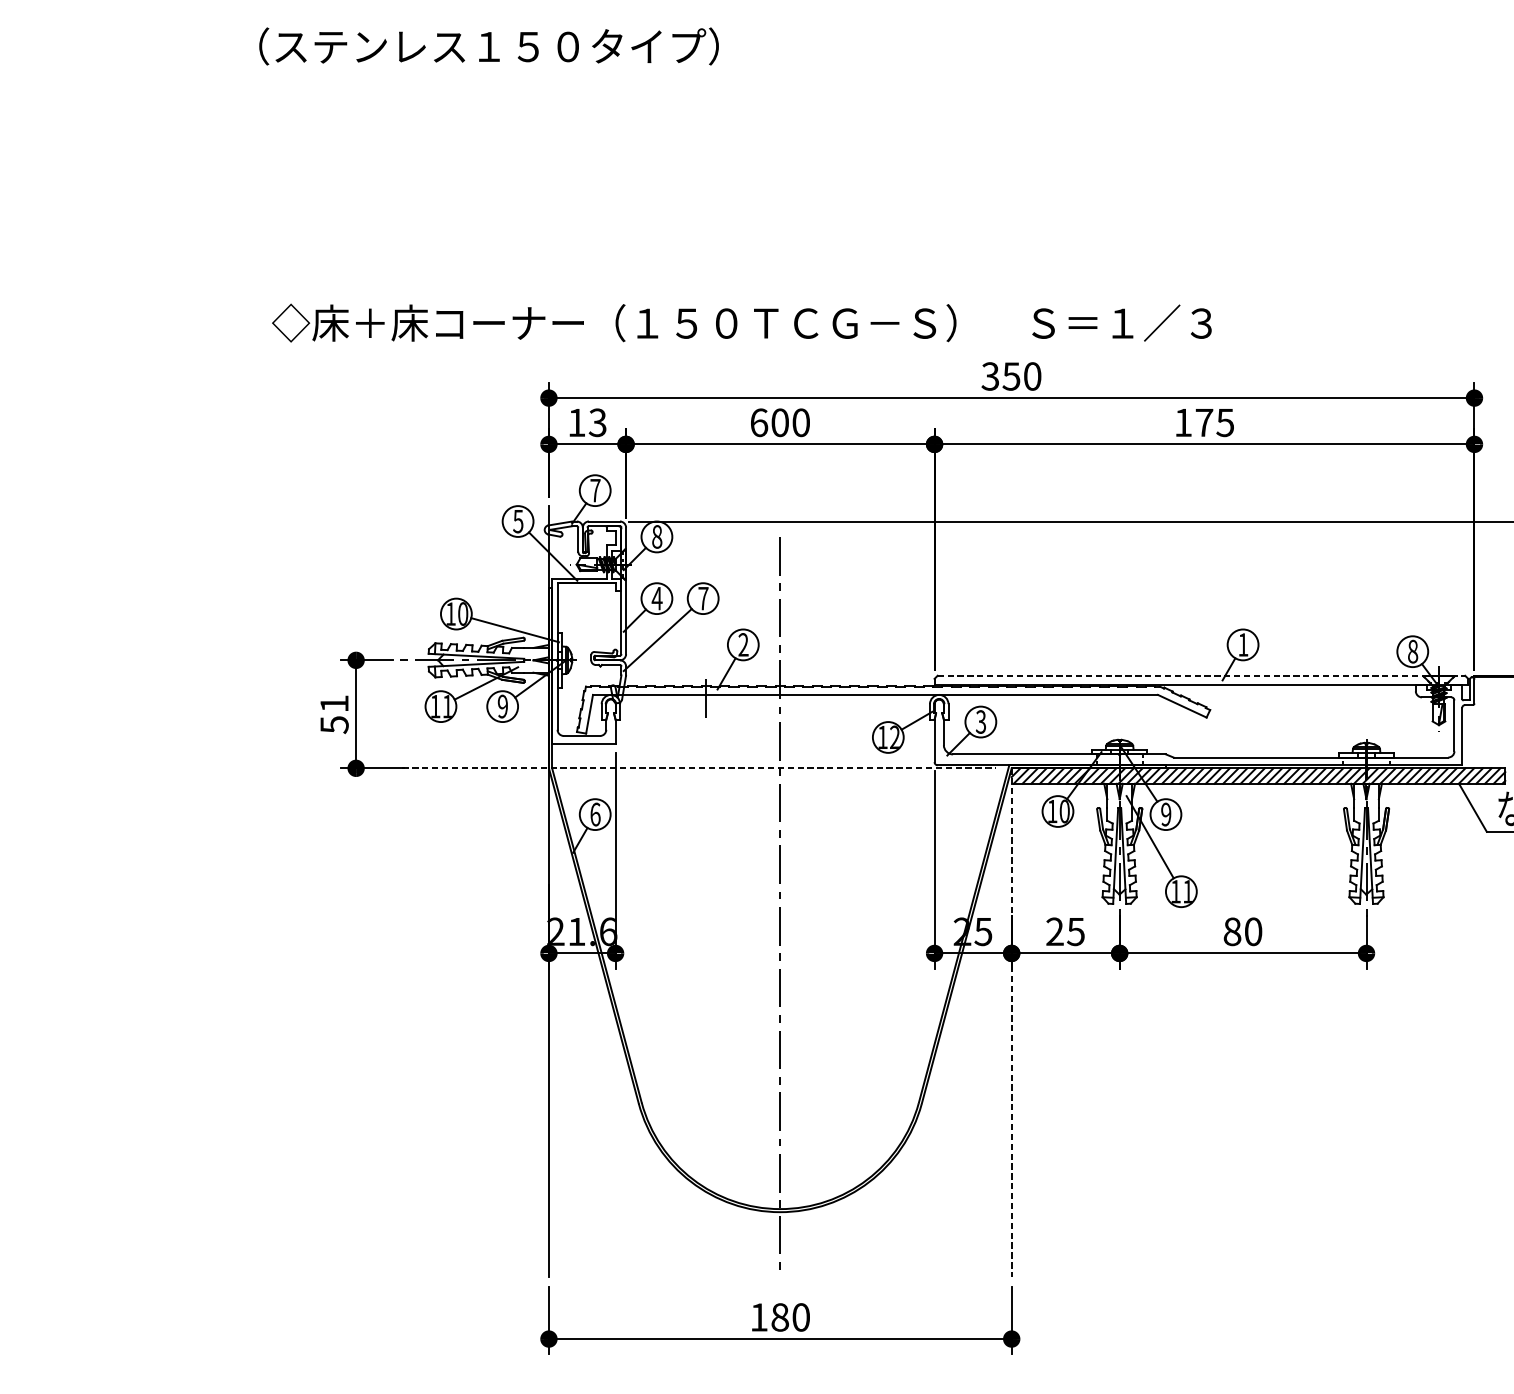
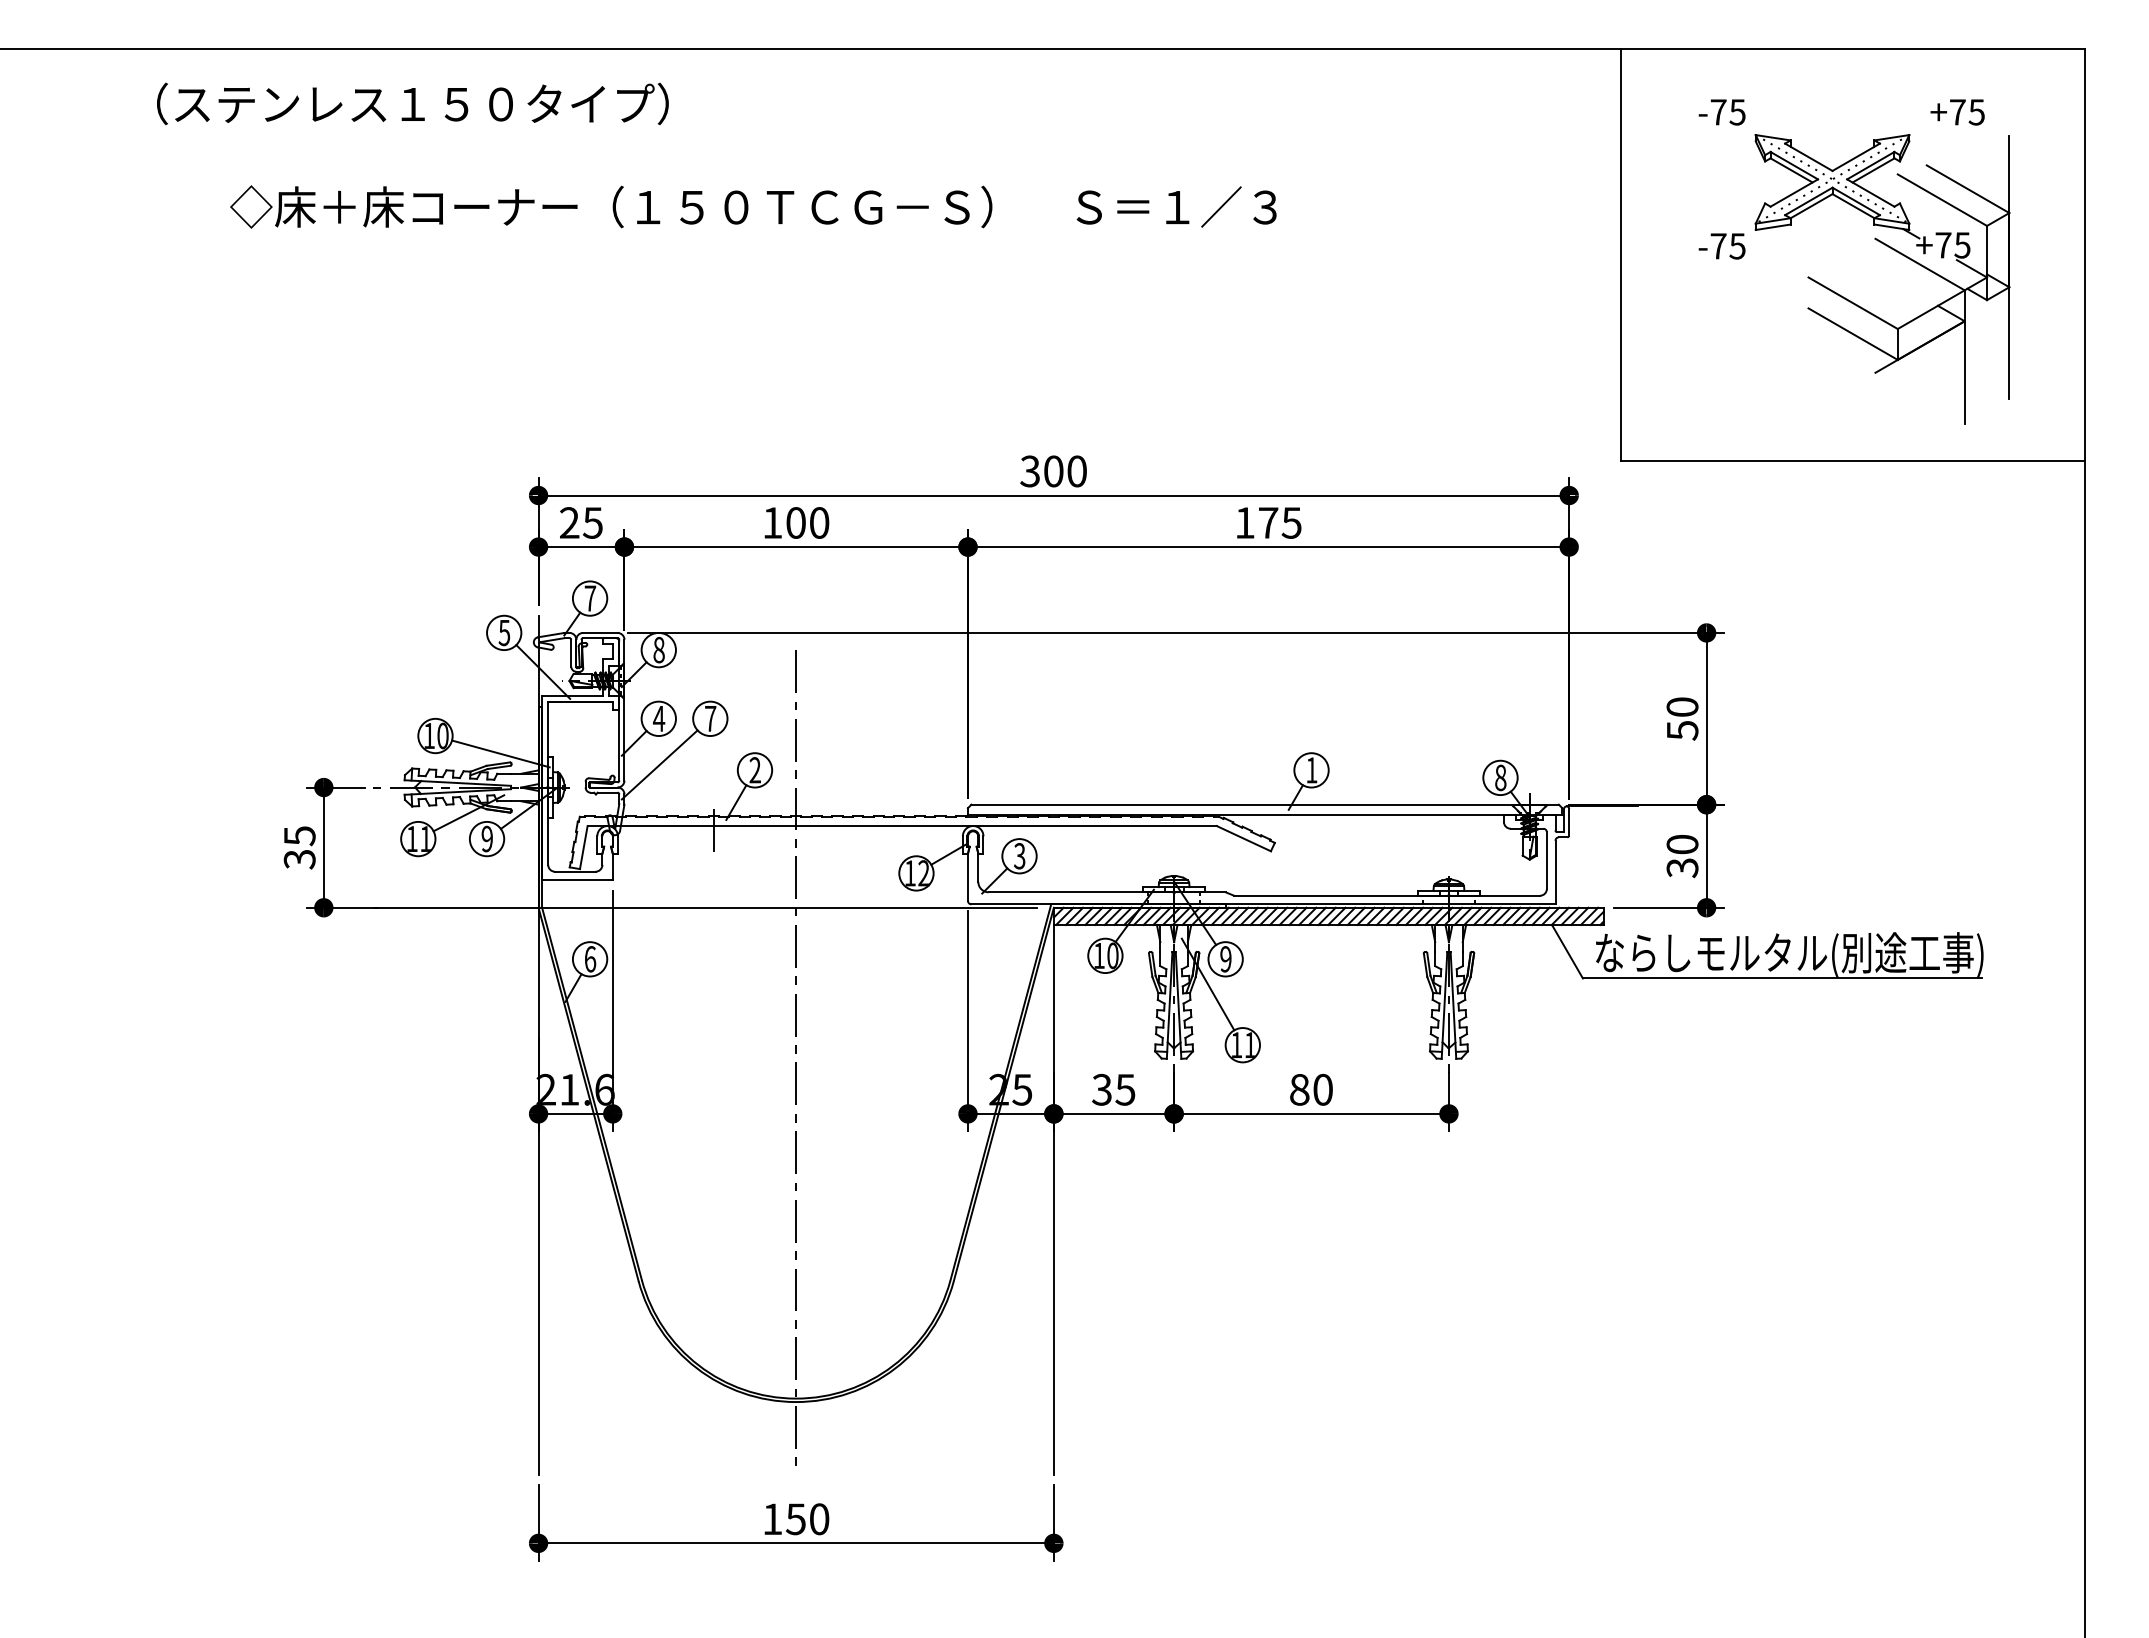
text: (488, 46) -> (412, 103), moved
text: (741, 322) -> (753, 206), moved
text: (1011, 376) -> (1053, 471), 350 -> 300
text: (587, 422) -> (581, 522), 13 -> 25
text: (759, 422) -> (772, 522), 600 -> 100
line: (1201, 675) -> (1265, 804), dashed -> solid
text: (334, 714) -> (299, 847), 51 -> 35
line: (699, 768) -> (706, 907), dashed -> solid
text: (1054, 931) -> (1101, 1089), 25 -> 35
line: (1011, 1023) -> (1053, 1191), dashed -> solid
text: (779, 1317) -> (795, 1519), 180 -> 150

